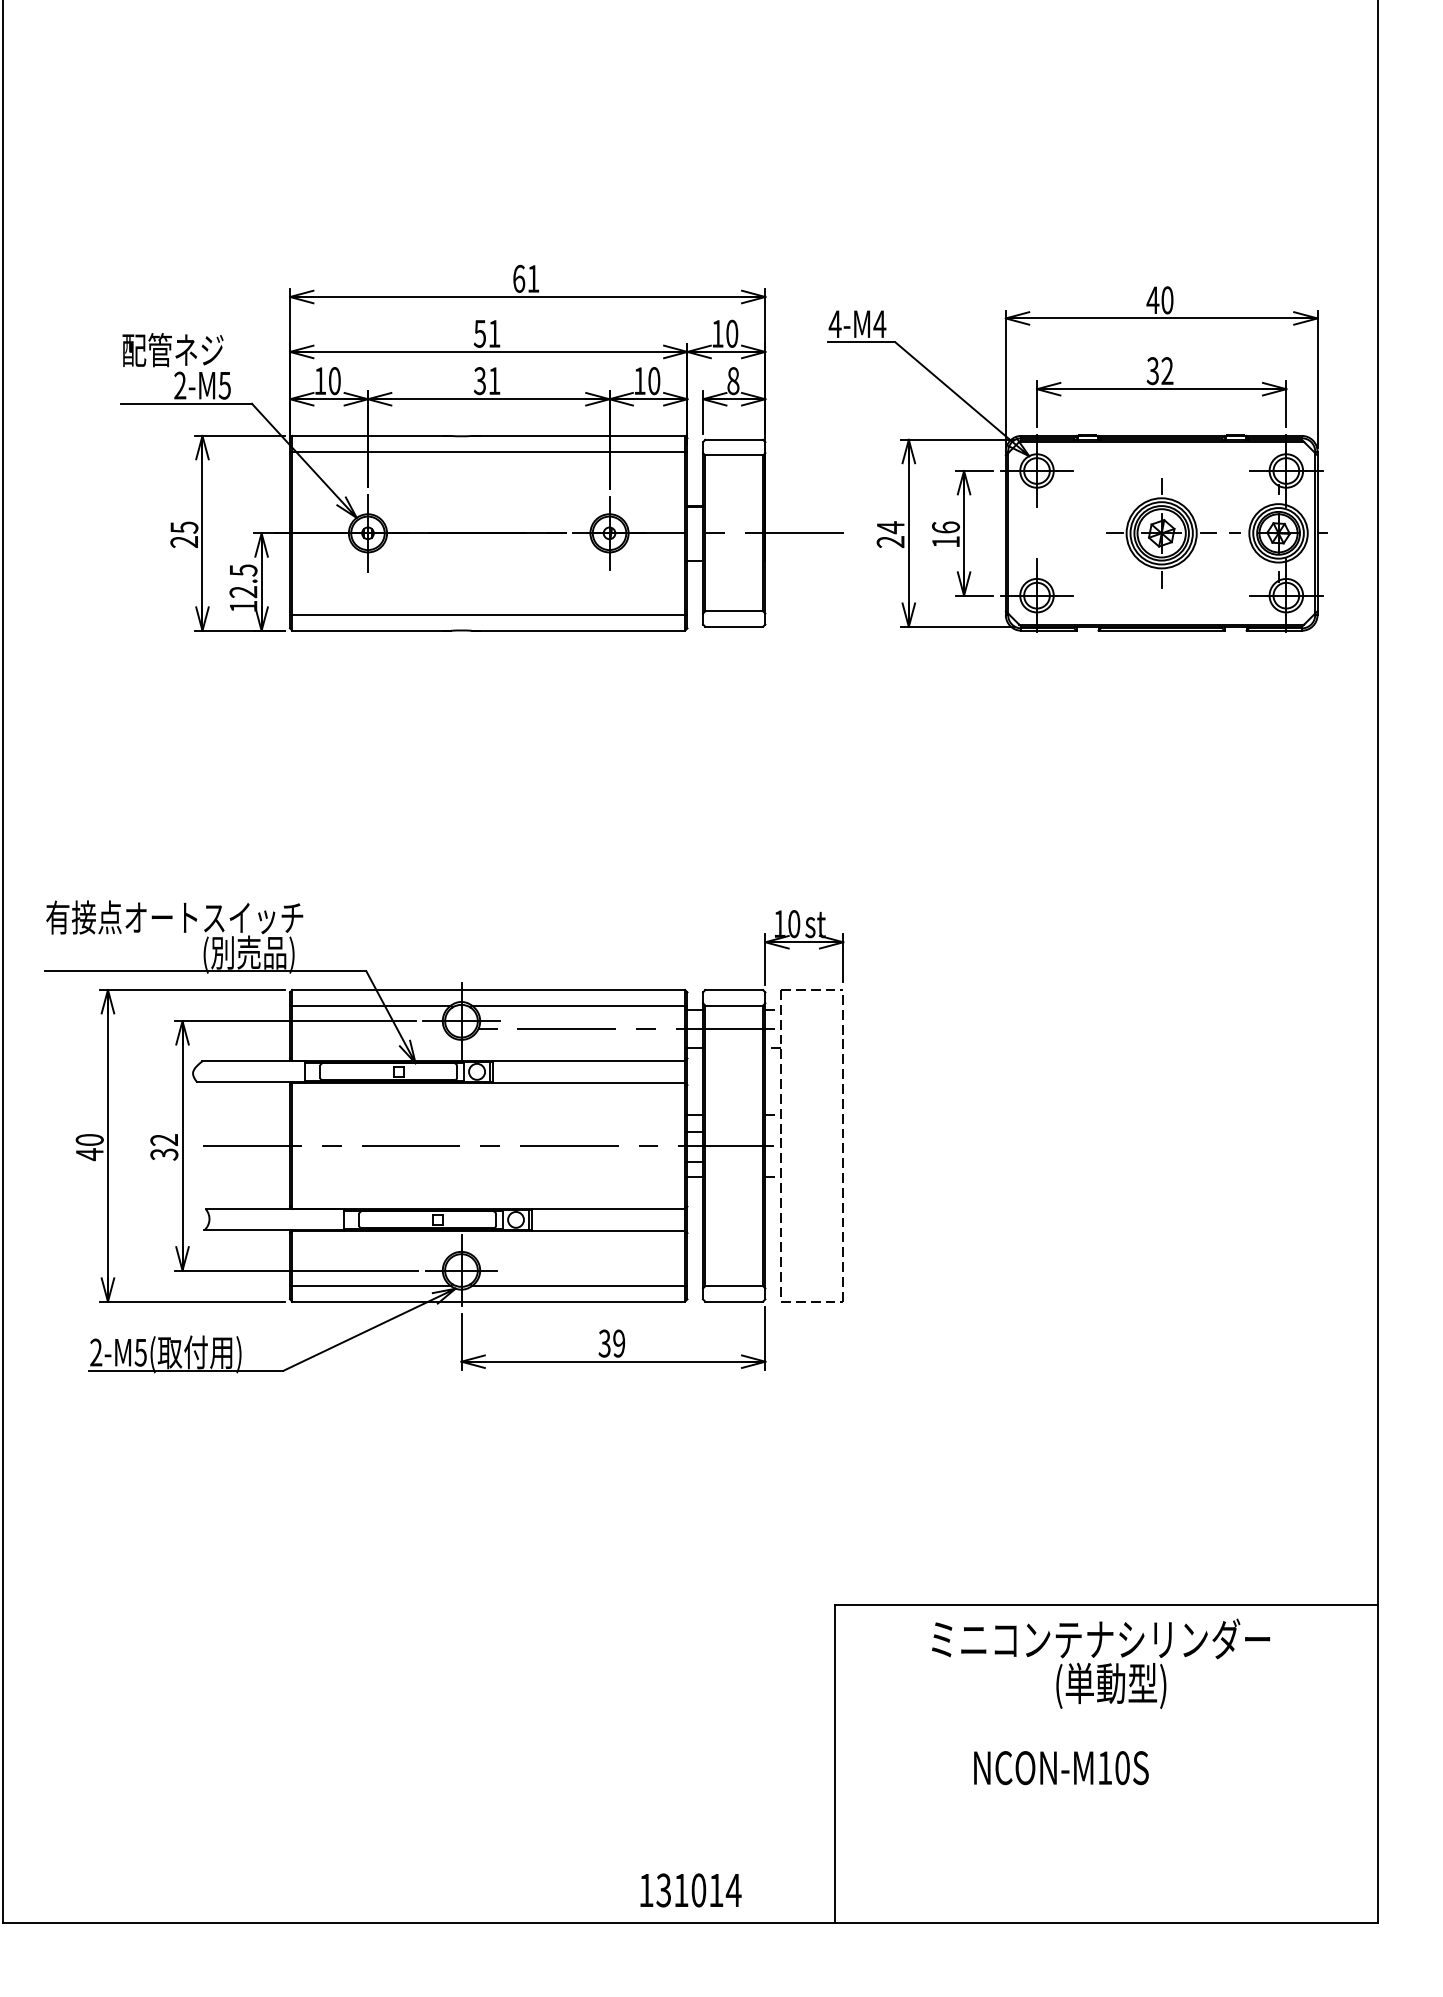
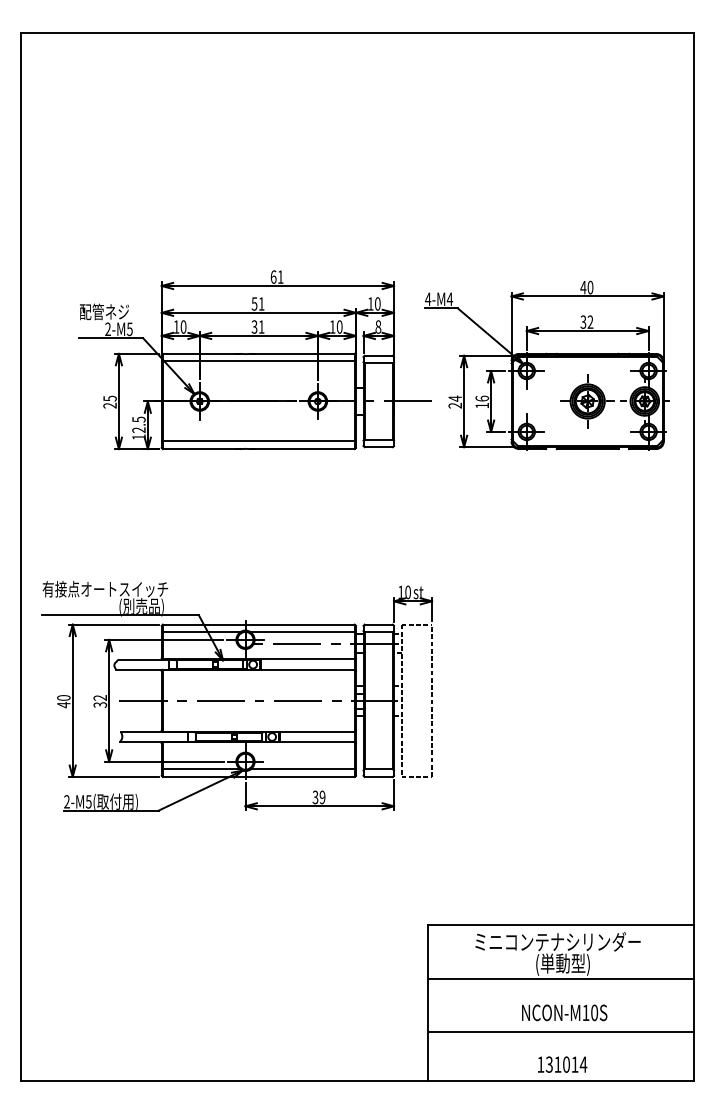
line: (1106, 1714) -> (560, 978), added
text: (1061, 1767) -> (564, 1012), moved
line: (1106, 1824) -> (560, 1032), added
text: (690, 1890) -> (562, 1064), moved

